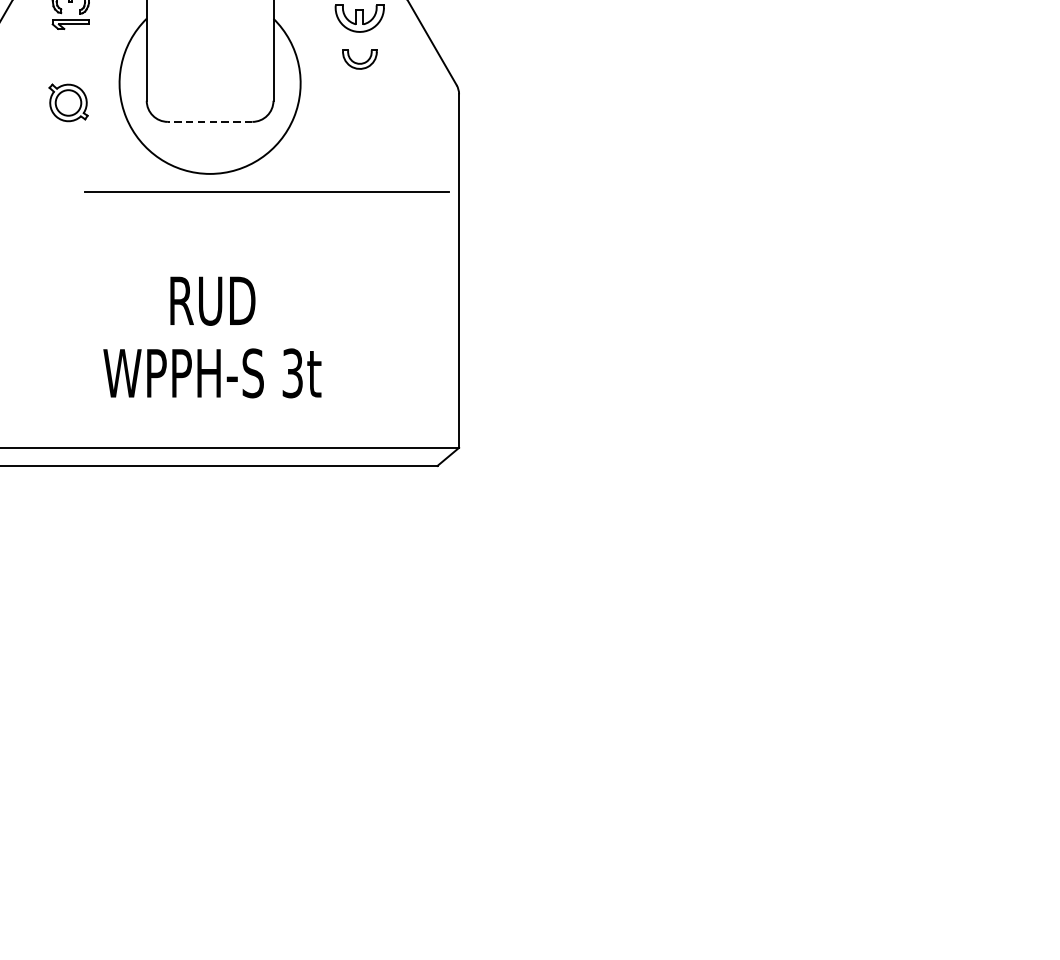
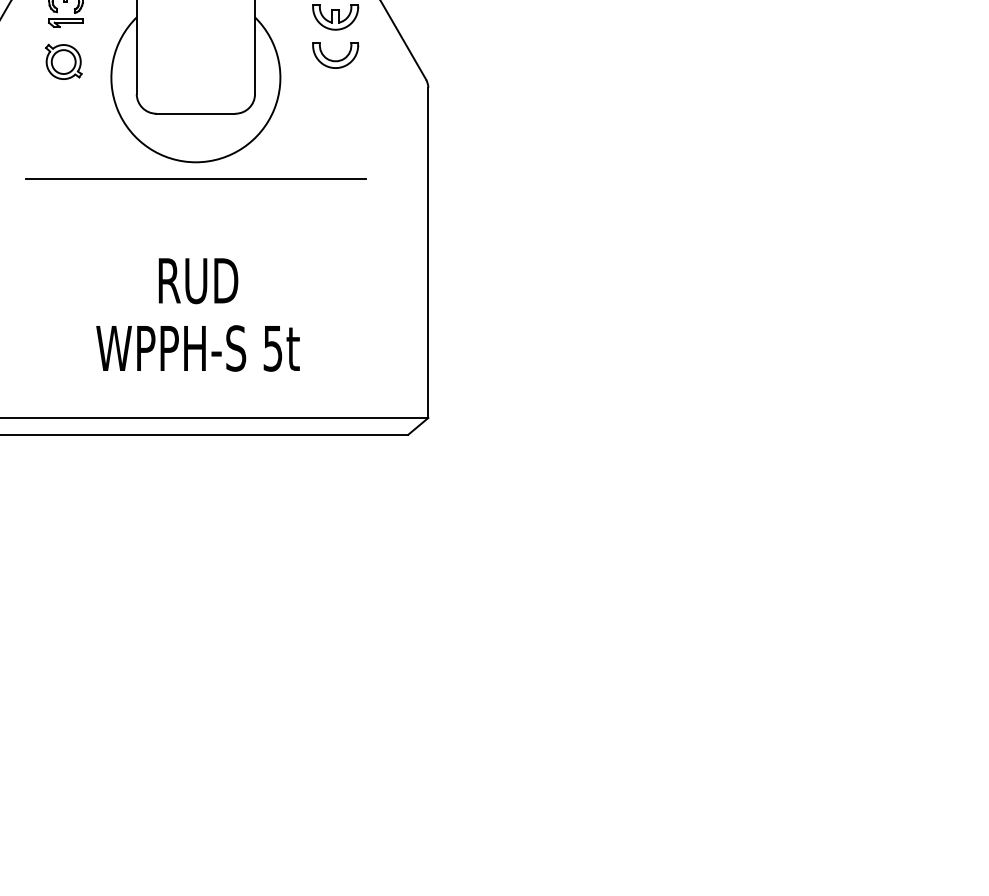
part: (359, 59) -> (335, 55), size x1.43
part: (68, 102) -> (63, 61), moved
line: (209, 121) -> (195, 113), dashed -> solid
line: (266, 191) -> (195, 178), moved
text: (293, 373) -> (273, 348), 3t -> 5t

